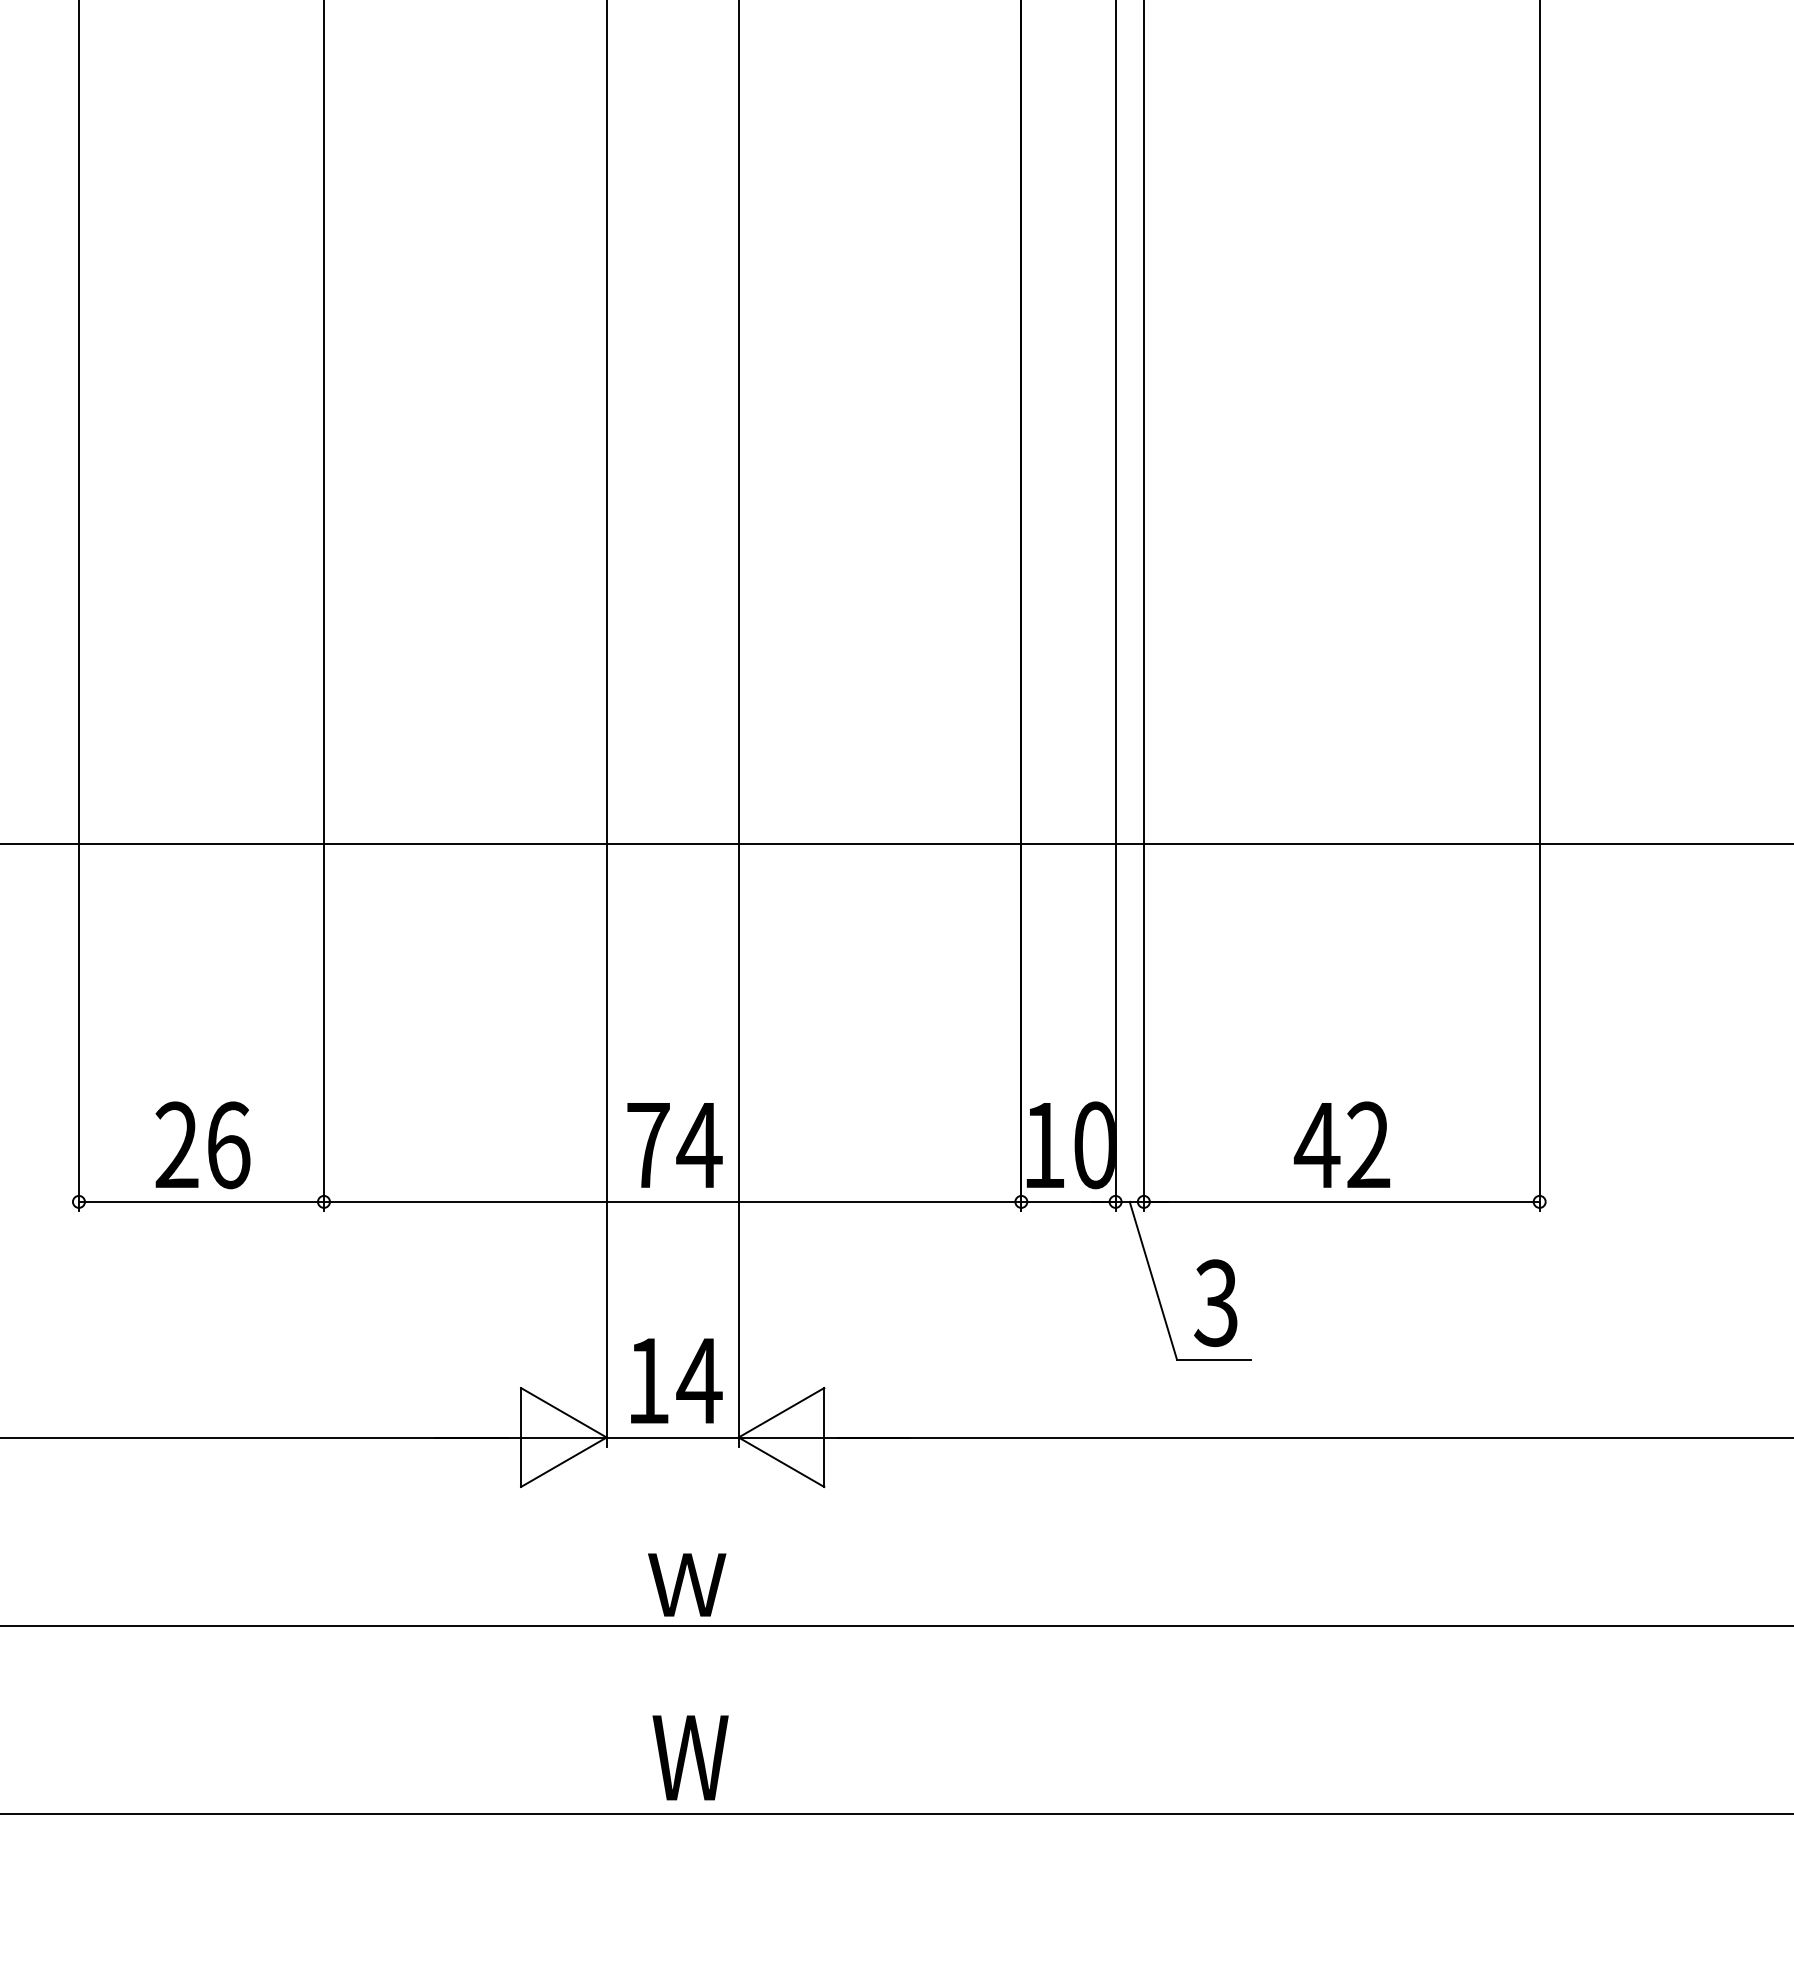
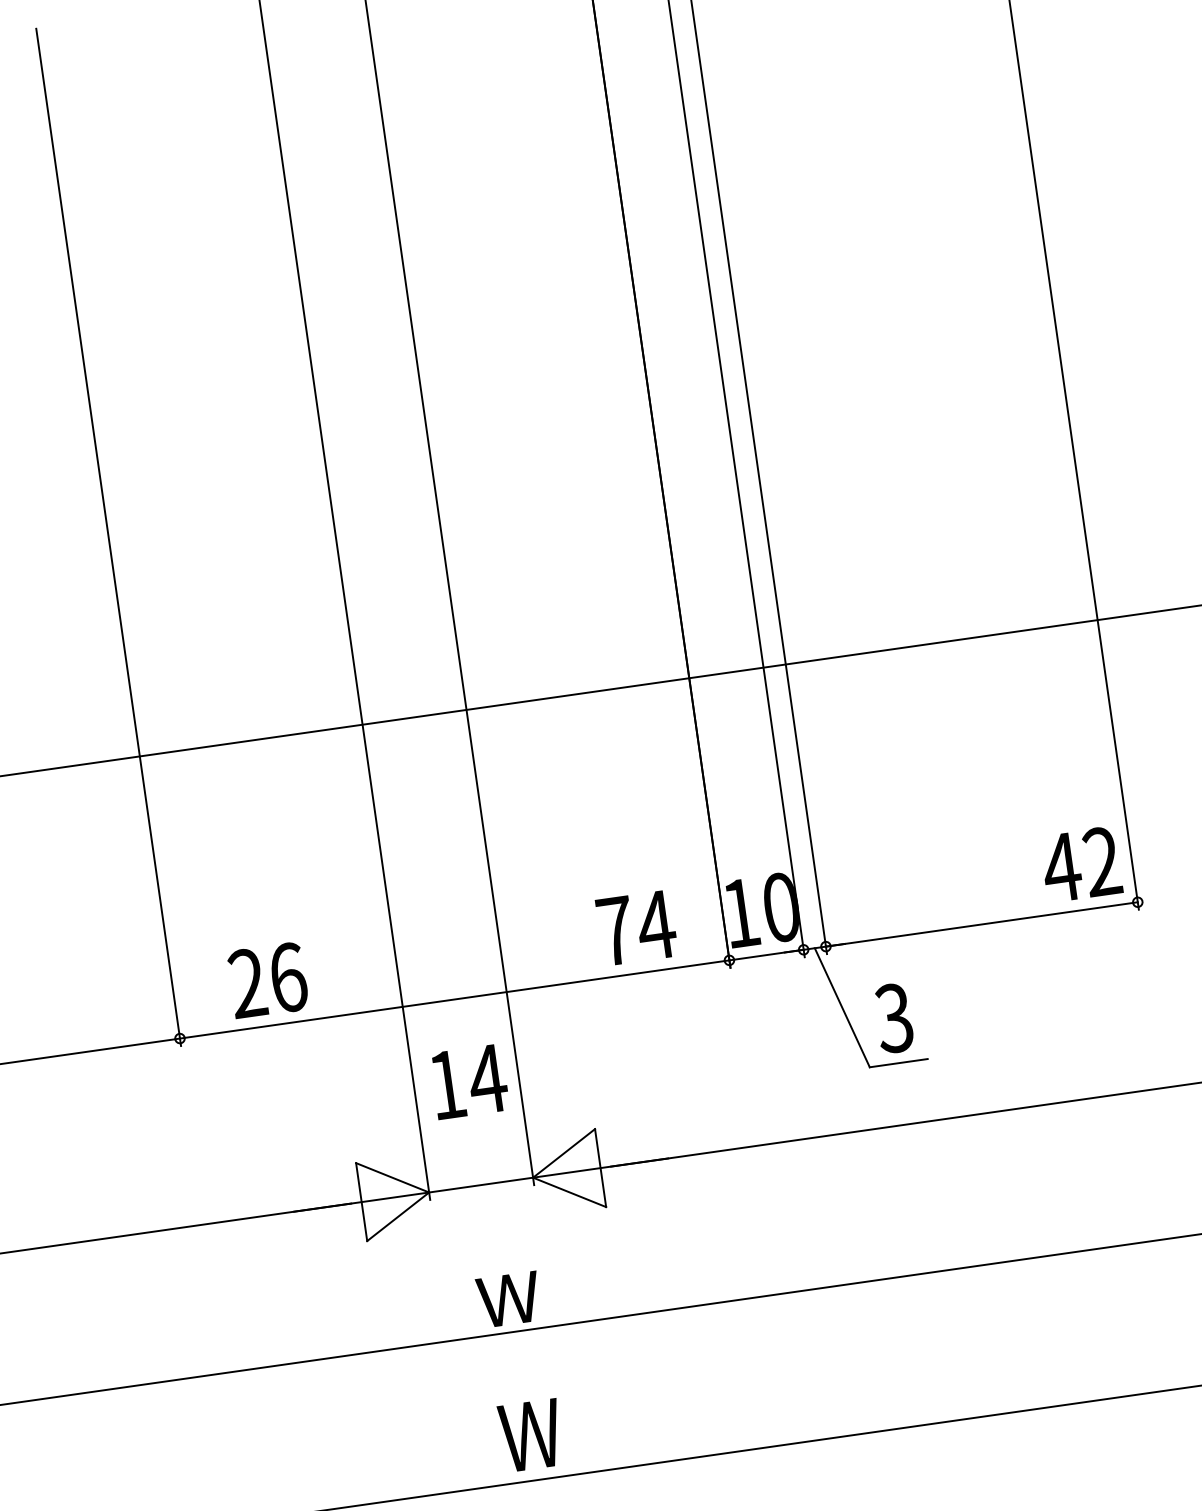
text: (1342, 1144) -> (1081, 864), moved
text: (202, 1145) -> (267, 980), moved
text: (674, 1145) -> (636, 928), moved
text: (676, 1380) -> (469, 1081), moved

